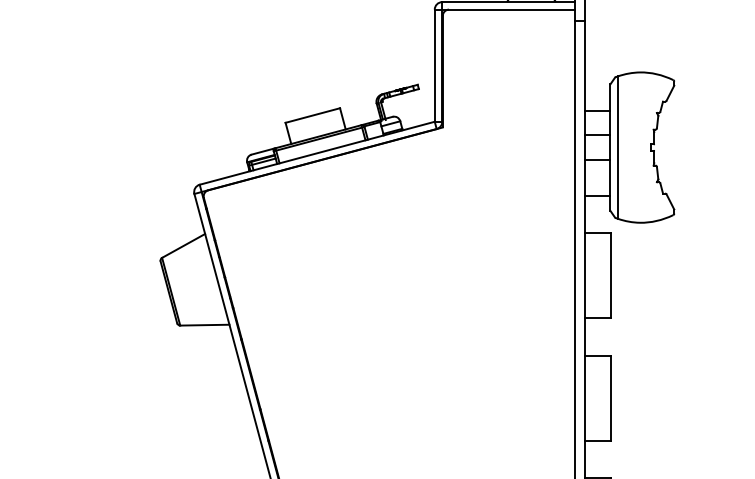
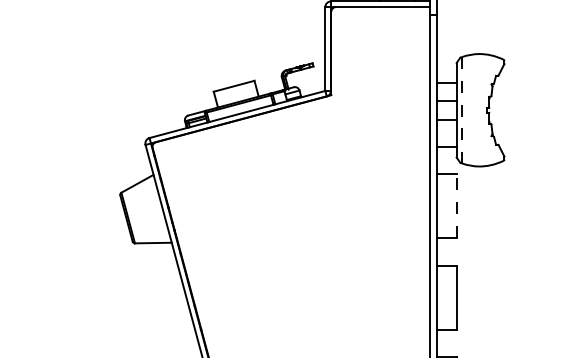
line: (617, 148) -> (461, 110), solid -> dashed
line: (611, 275) -> (457, 205), solid -> dashed

